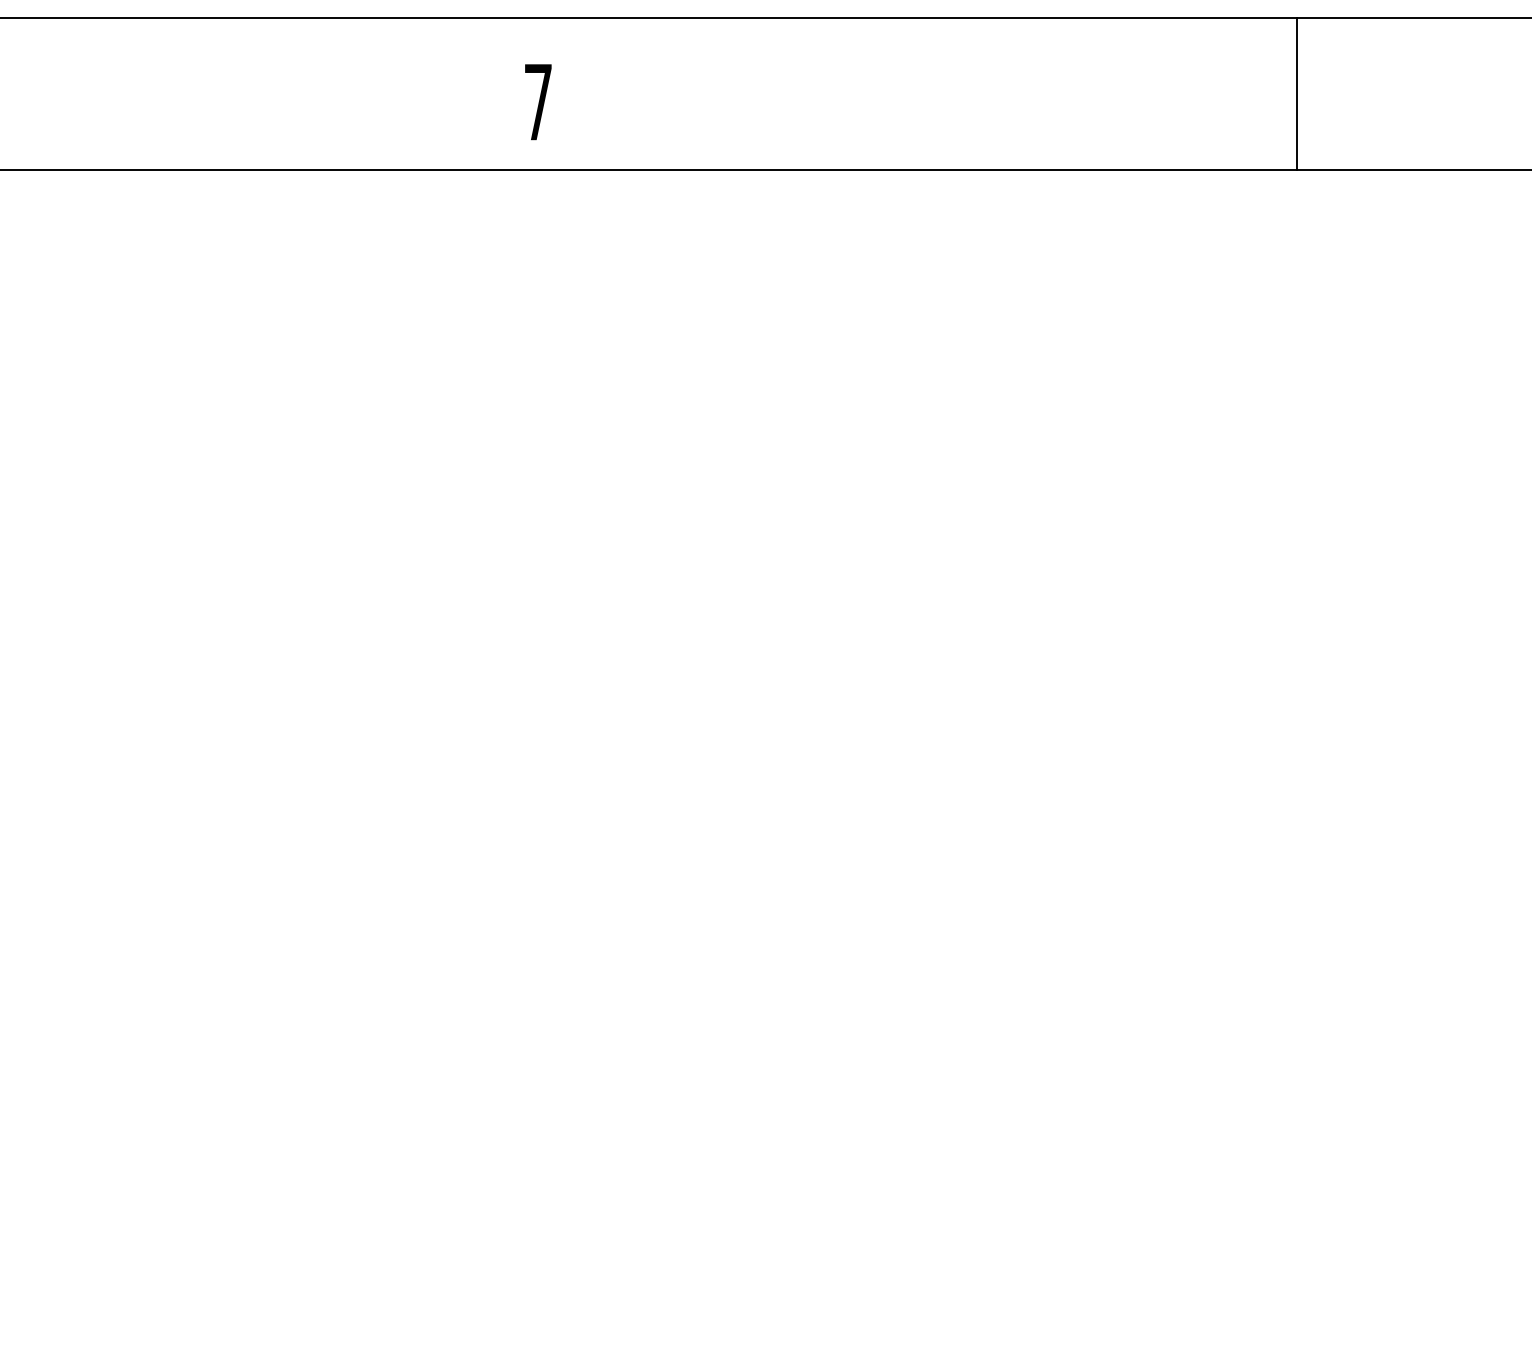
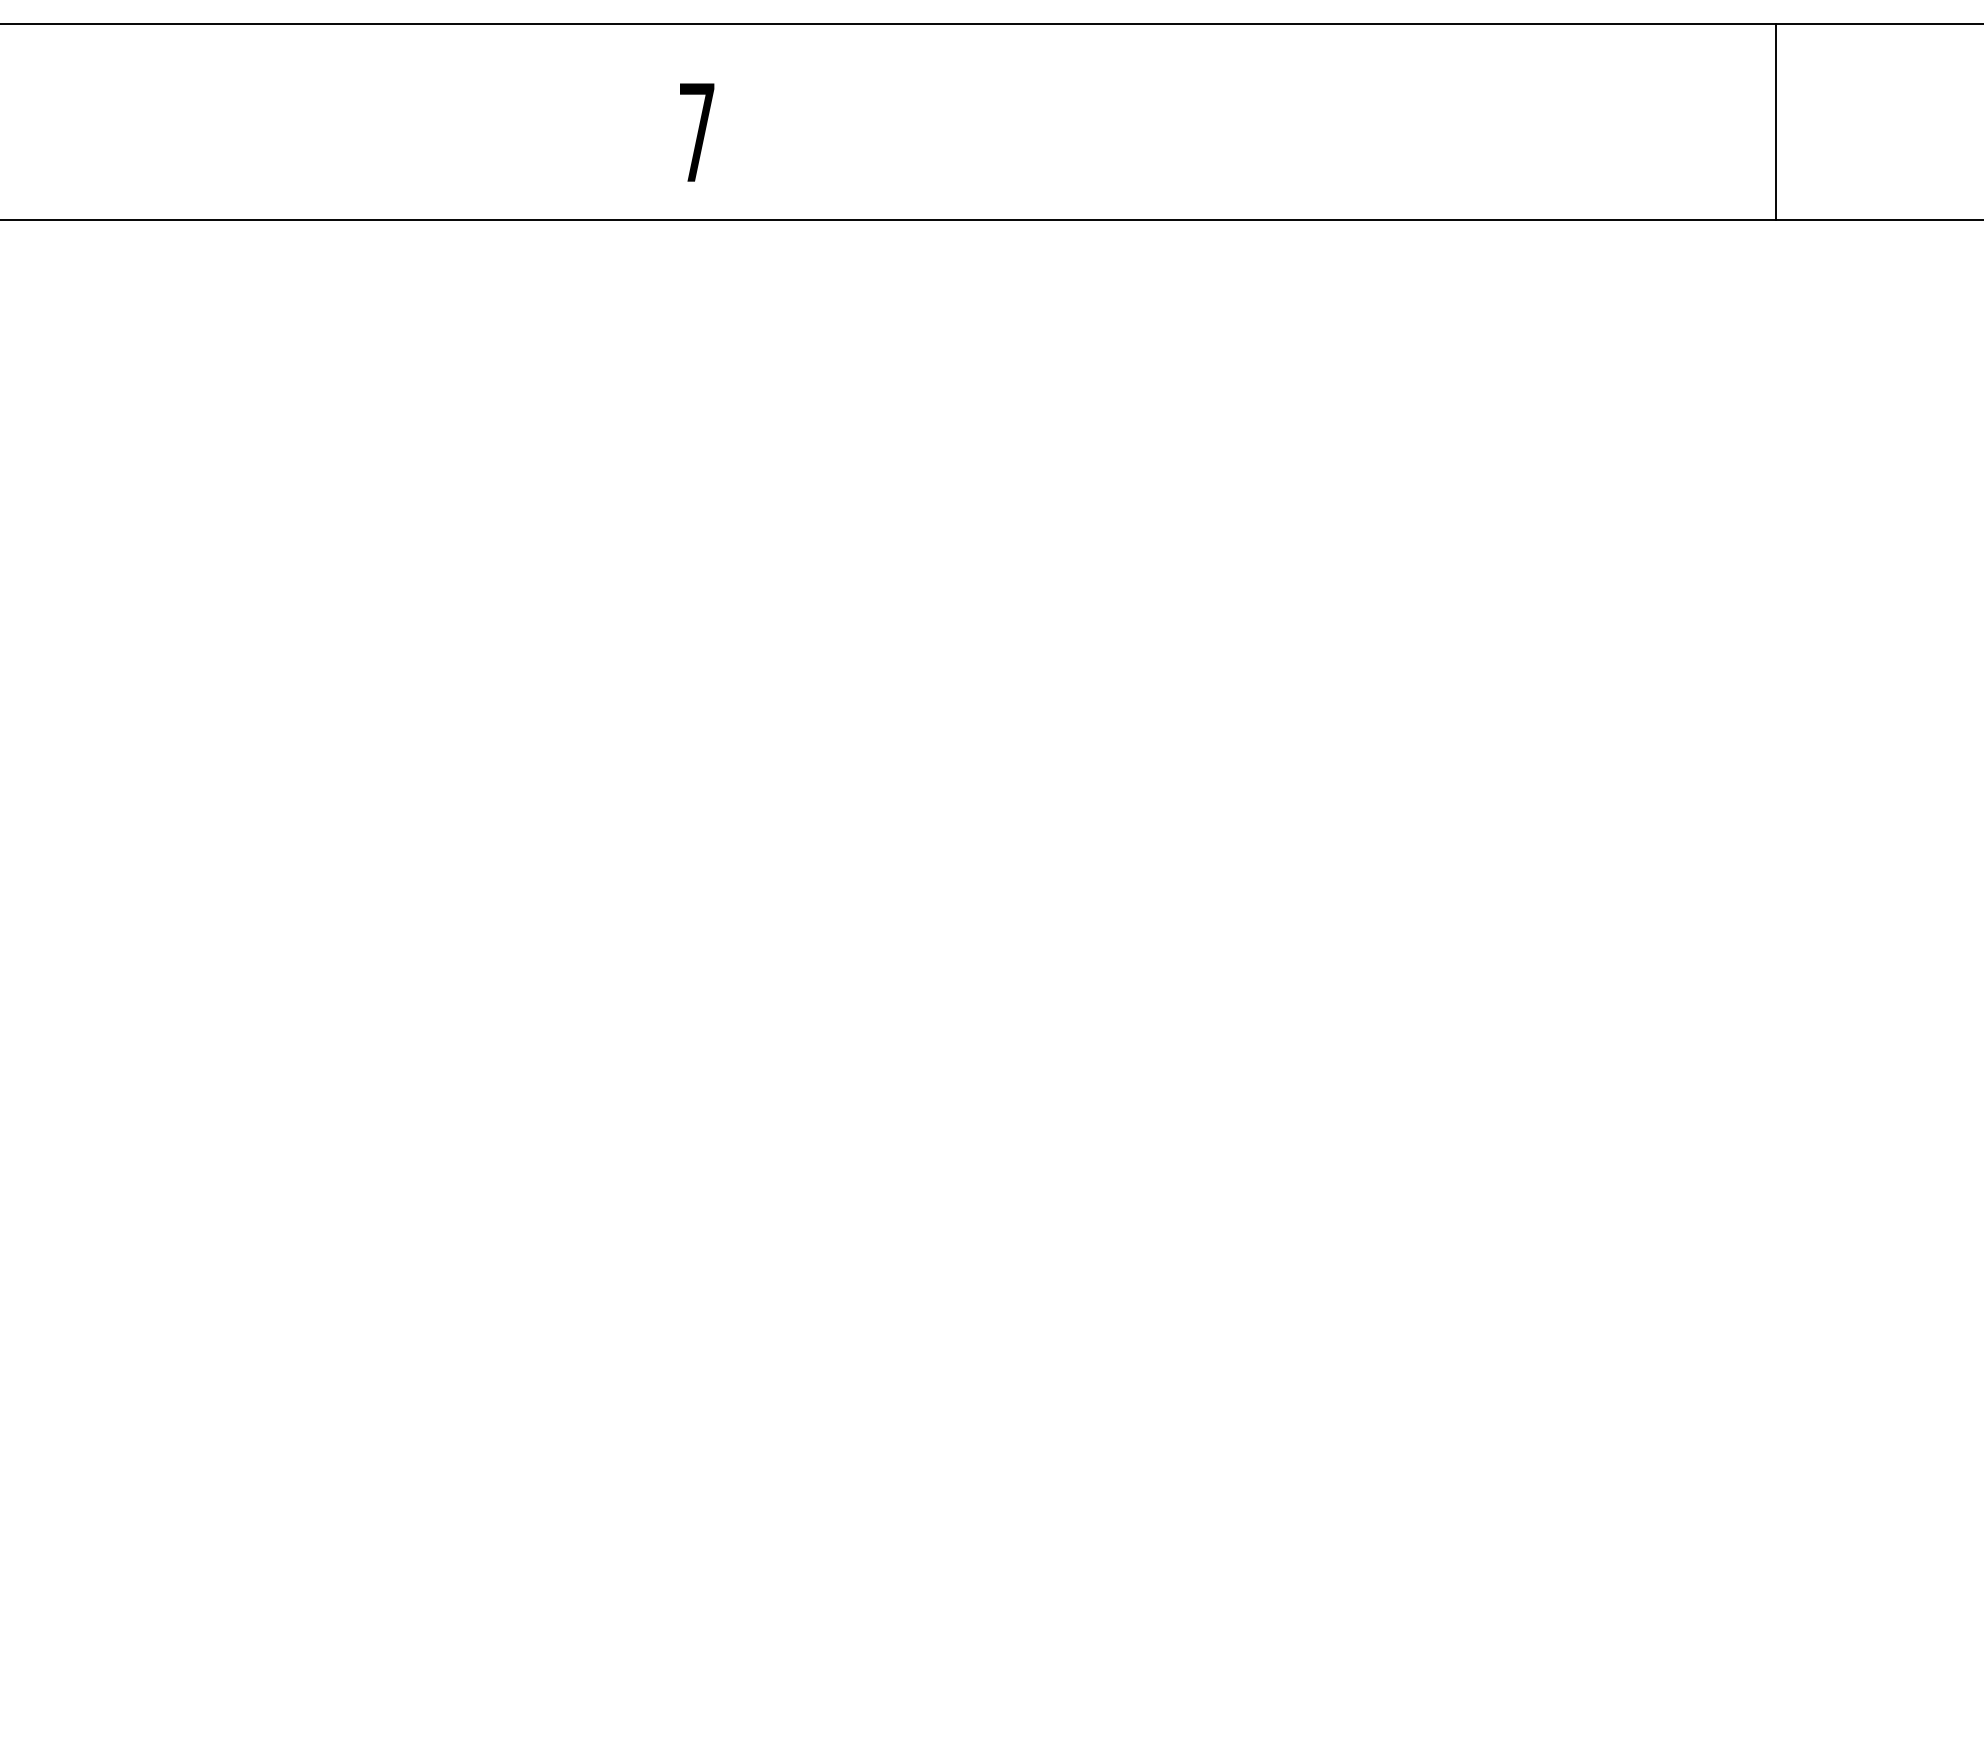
line: (1296, 93) -> (1775, 121), moved

